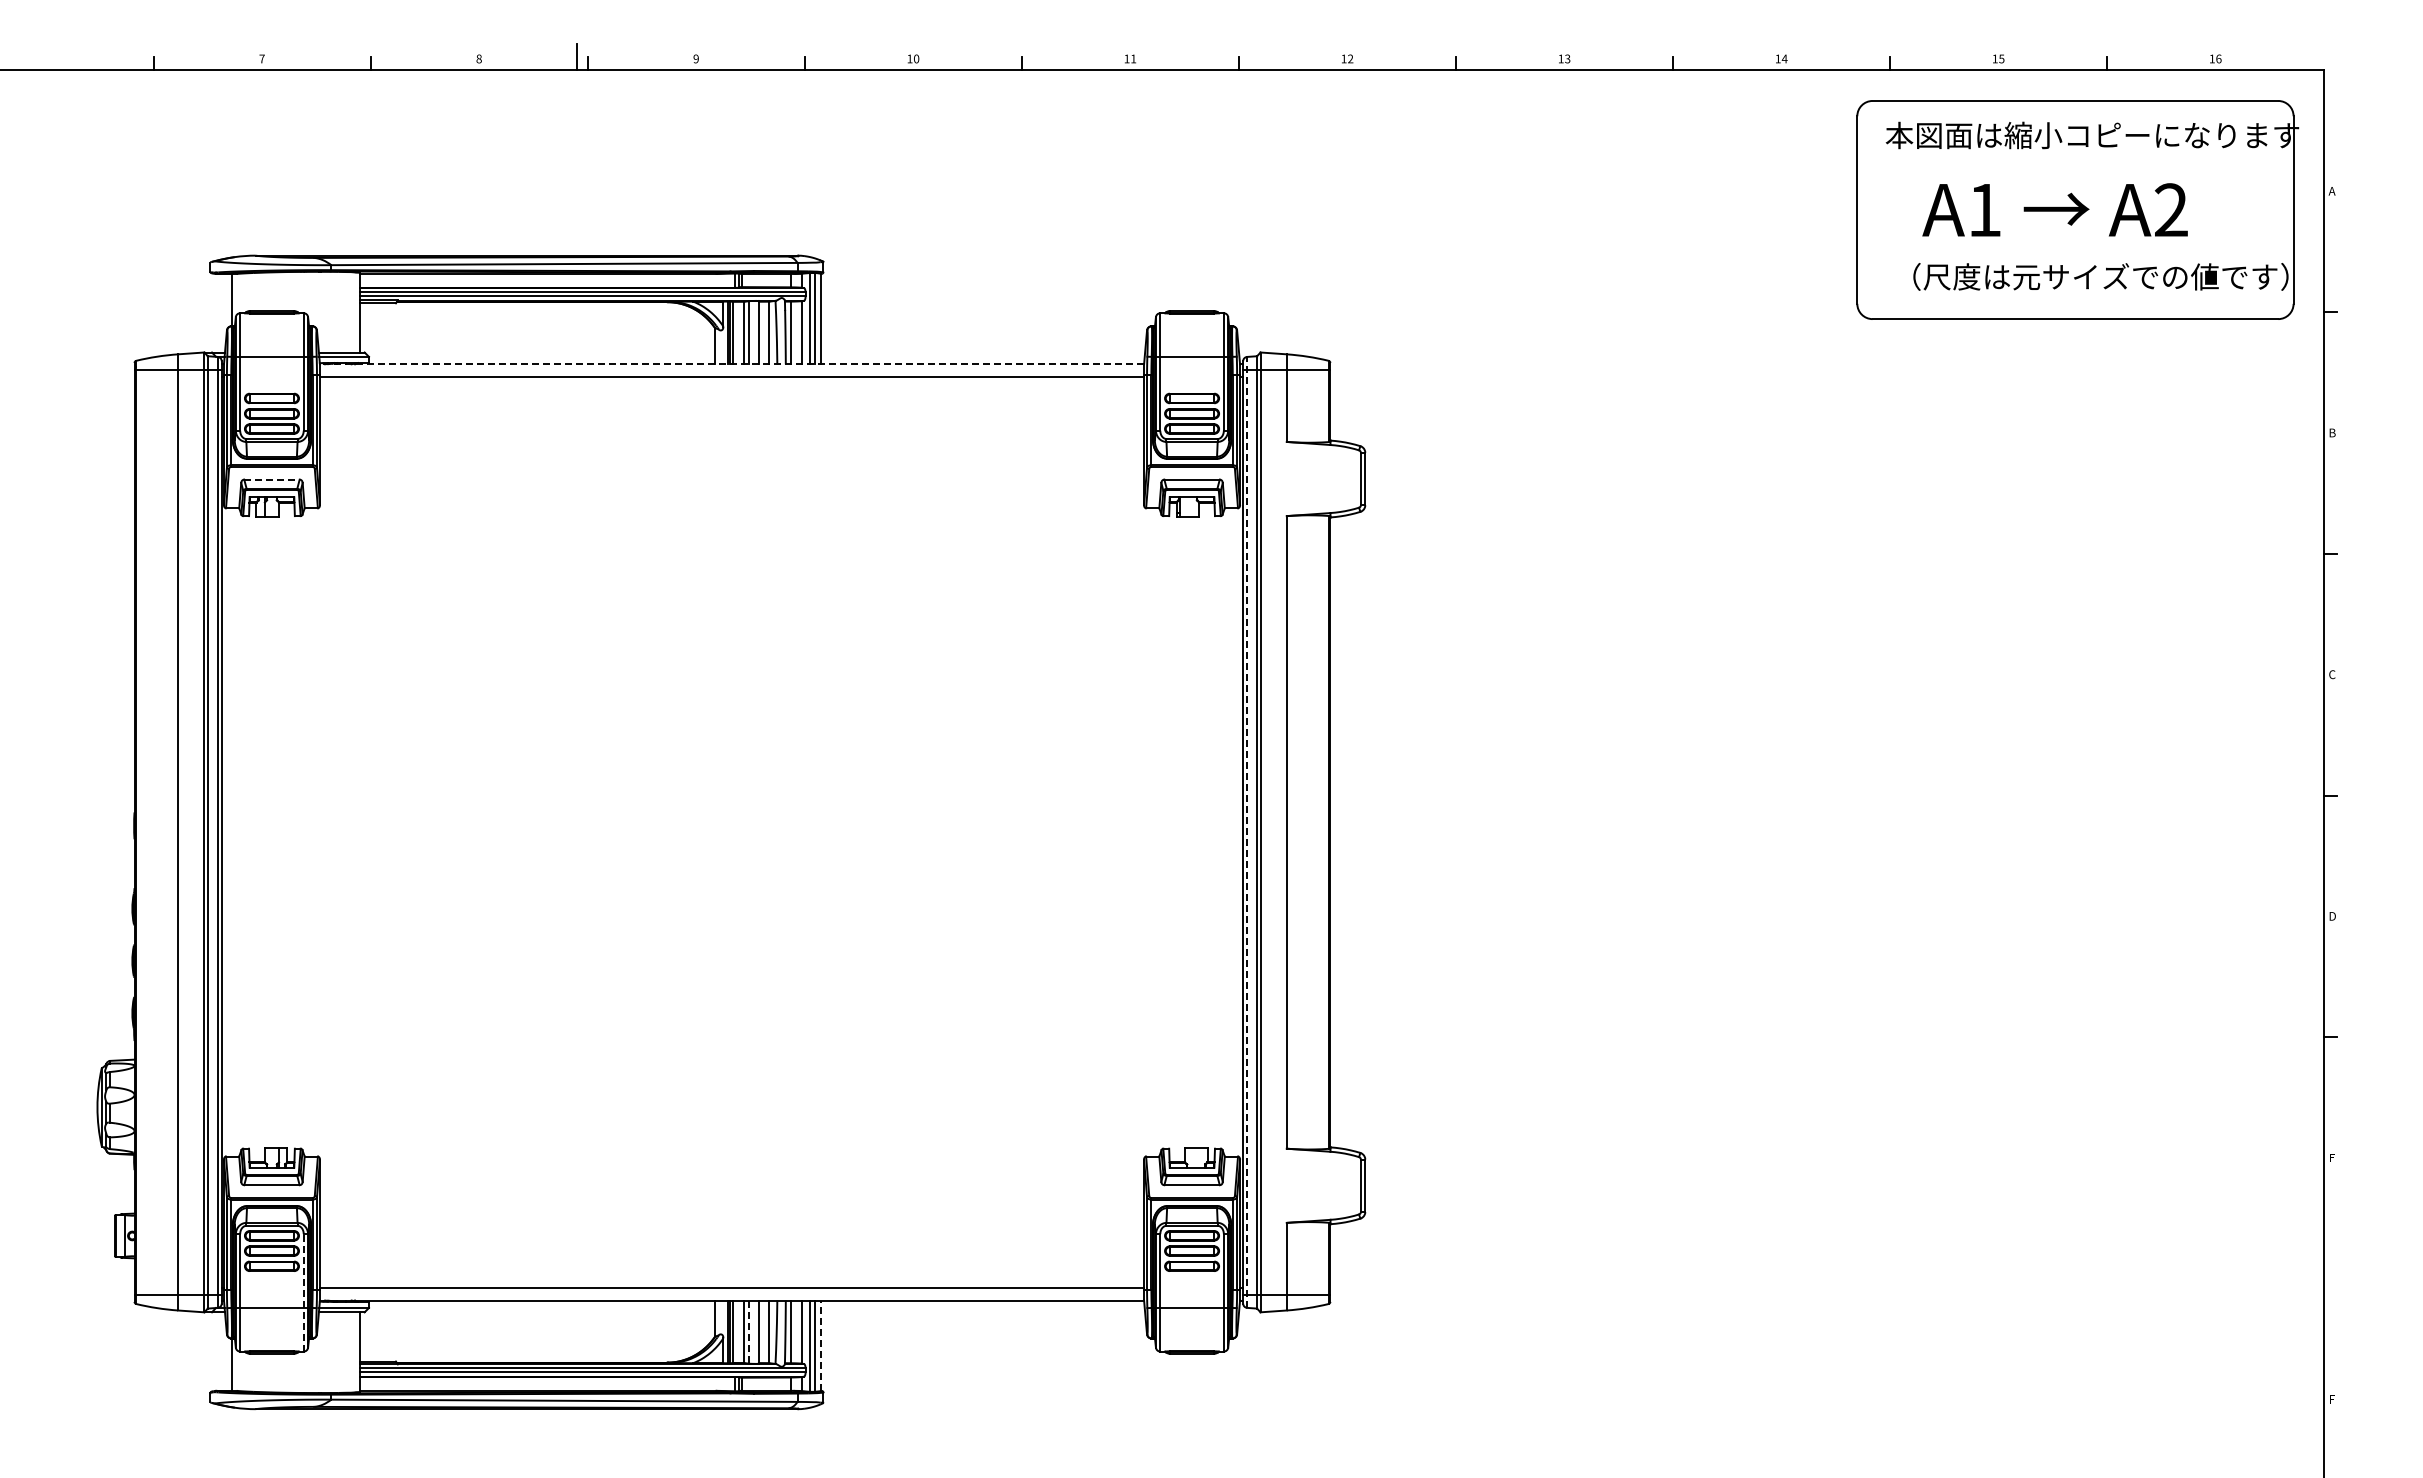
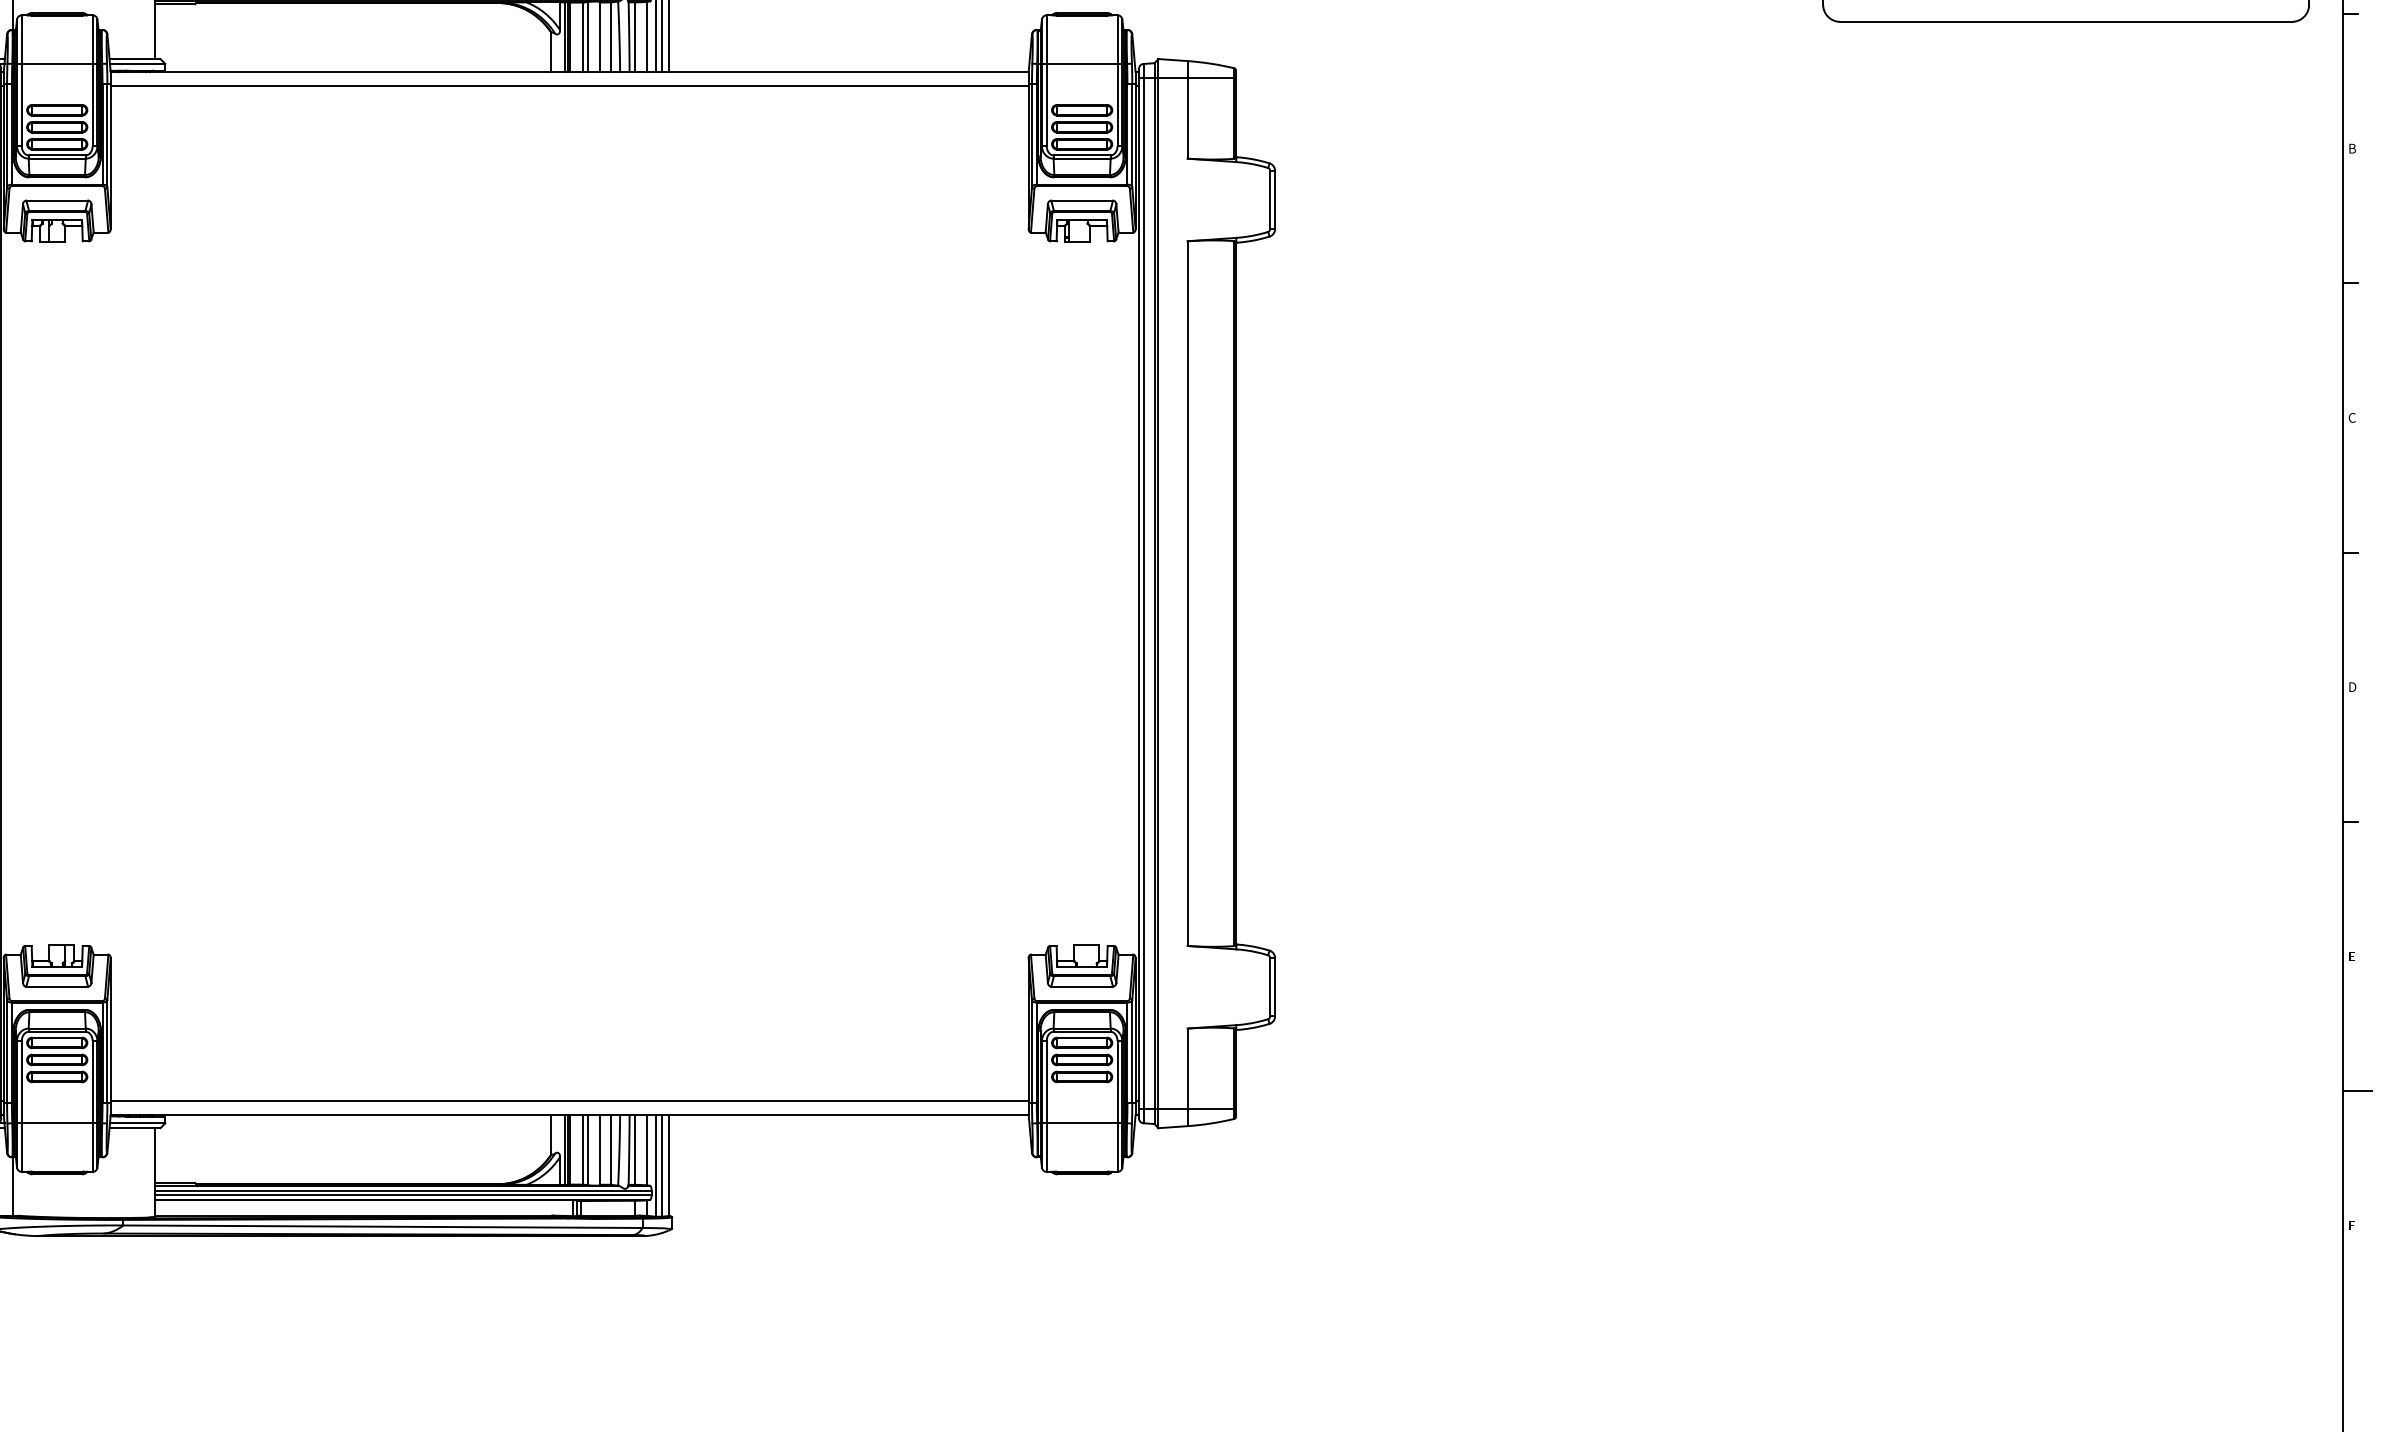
line: (731, 364) -> (569, 72), dashed -> solid
line: (271, 479) -> (56, 200), dashed -> solid
line: (1247, 831) -> (1143, 592), dashed -> solid
line: (2337, 1278) -> (2358, 1090), added
line: (303, 1292) -> (92, 1106), dashed -> solid
line: (748, 1332) -> (588, 1150), dashed -> solid
line: (821, 1345) -> (669, 1165), dashed -> solid

